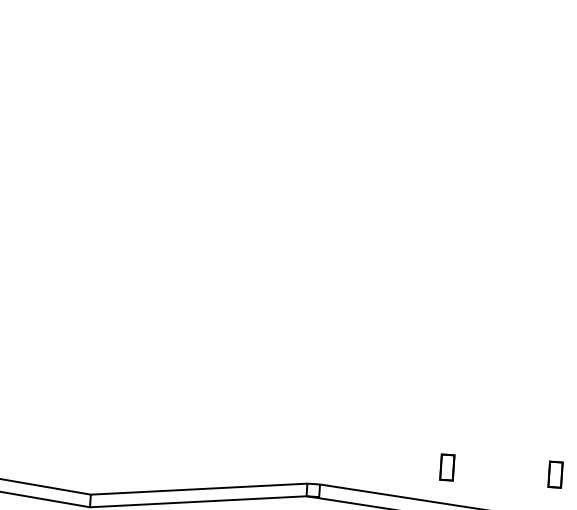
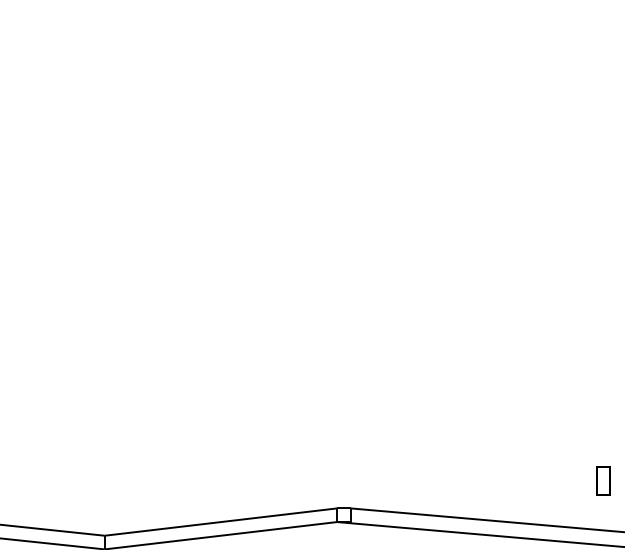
part: (447, 467) -> (486, 480), removed

